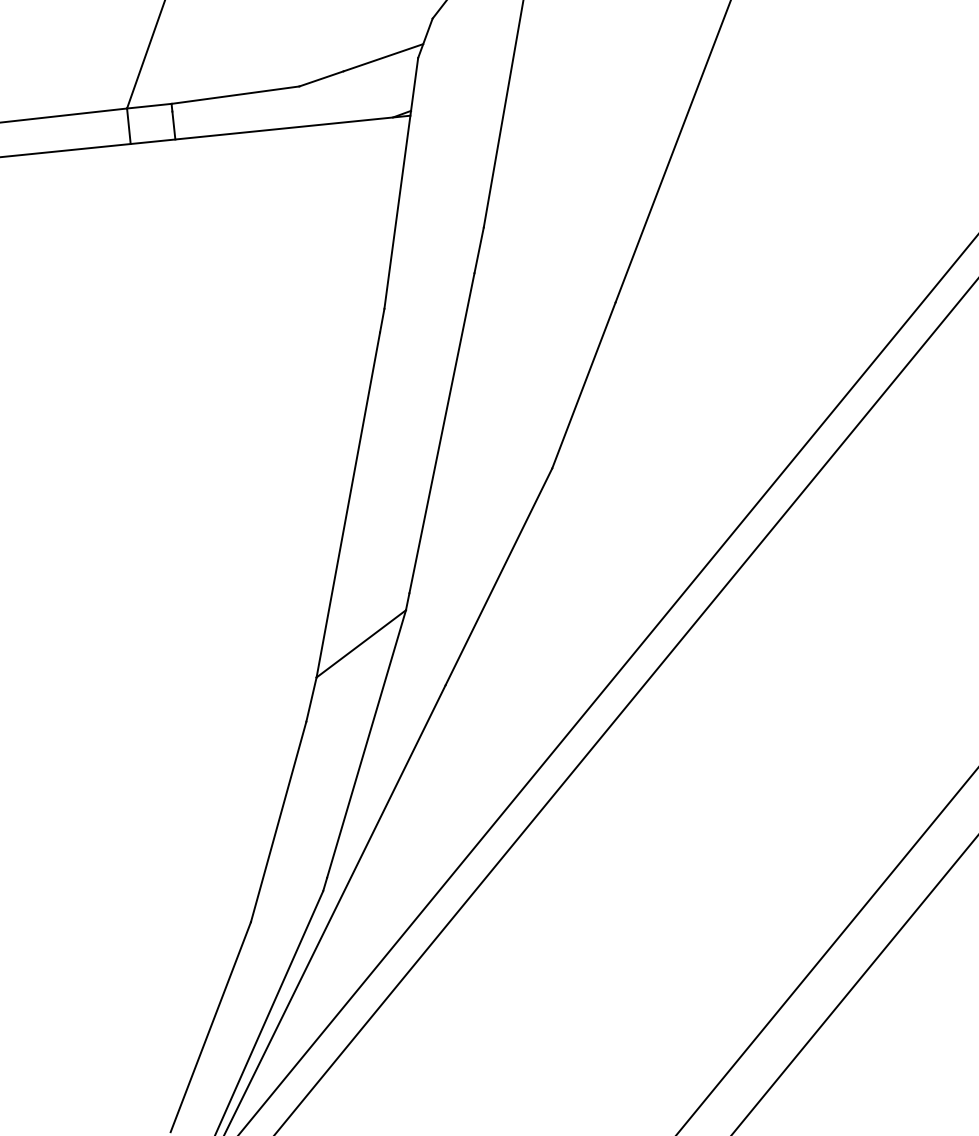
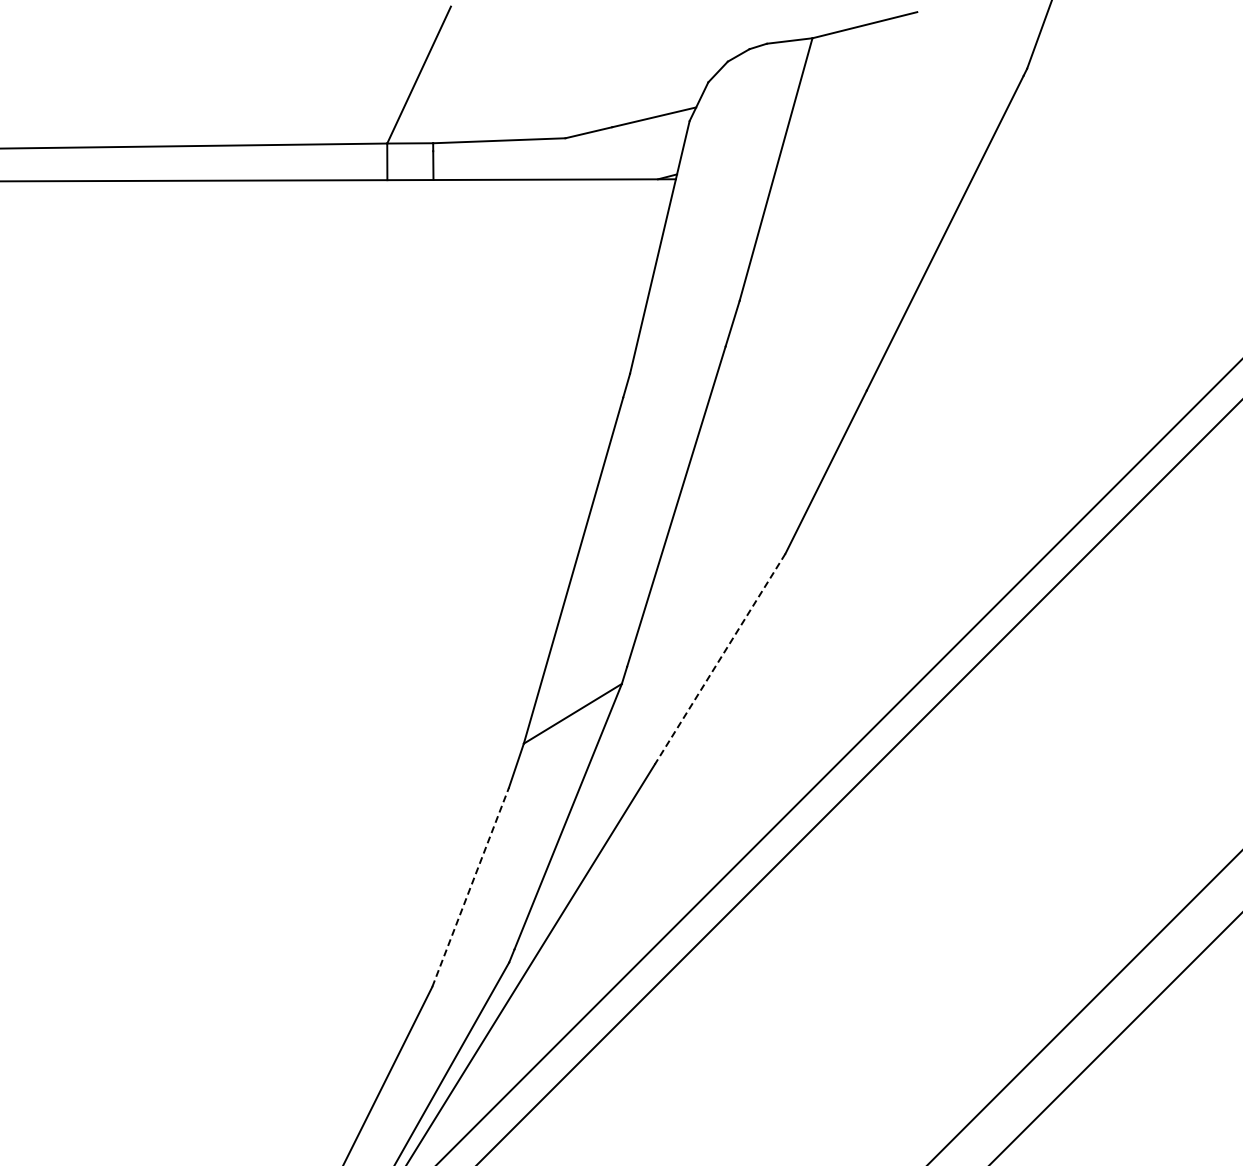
line: (499, 577) -> (720, 659), solid -> dashed
line: (278, 822) -> (470, 887), solid -> dashed

